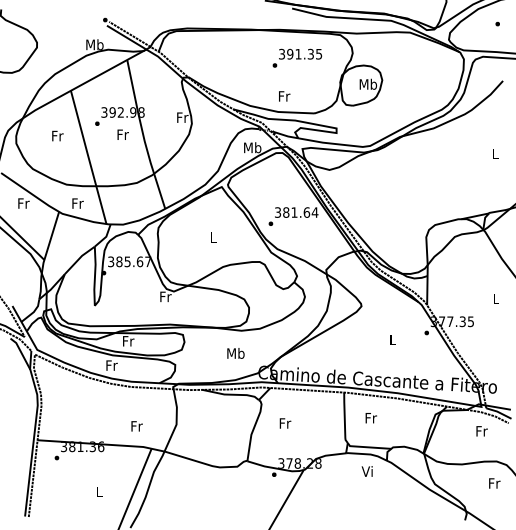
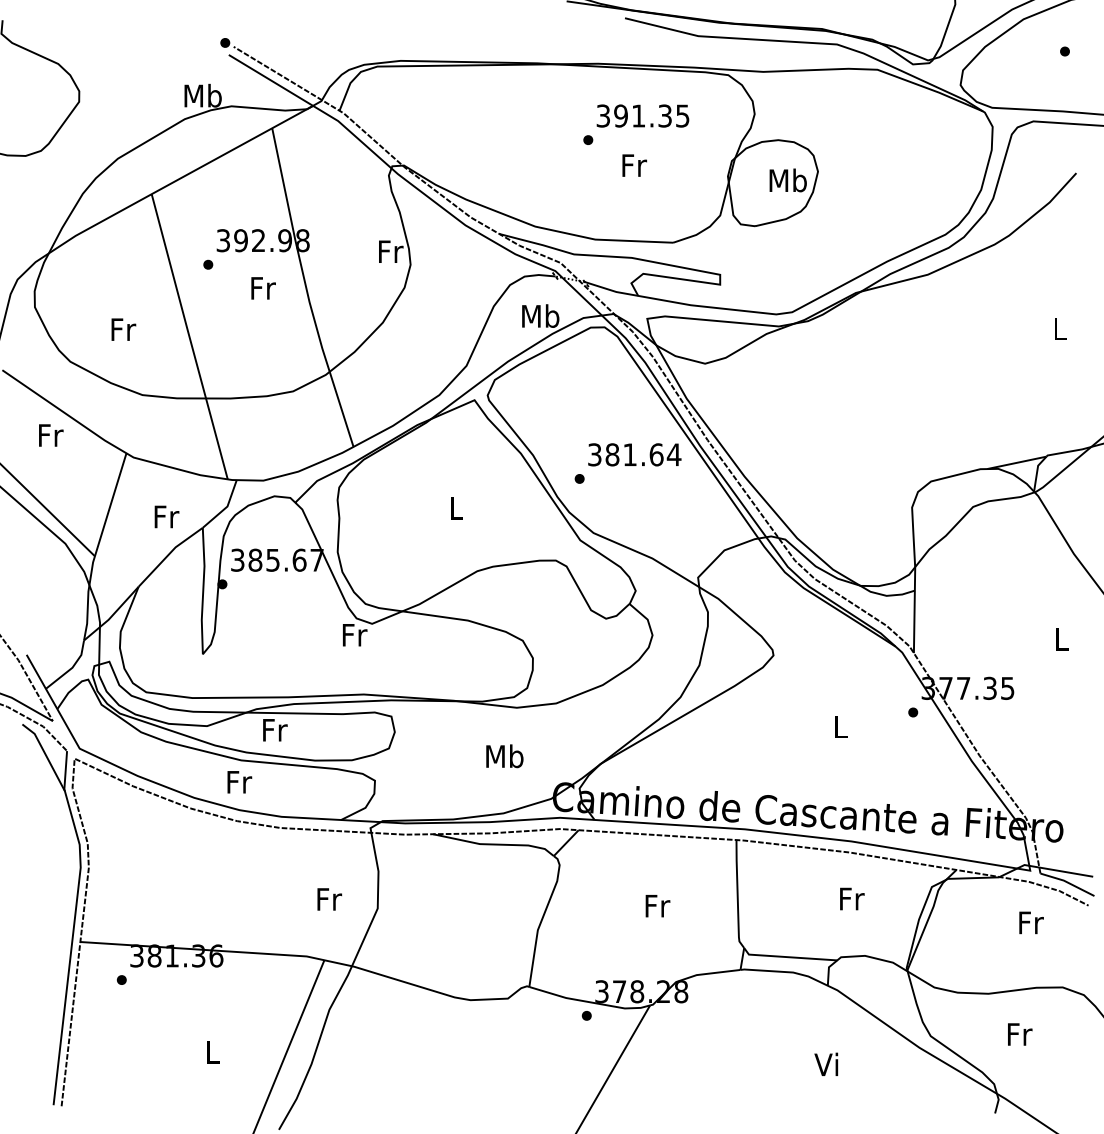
text: (284, 96) -> (634, 165), moved
text: (57, 135) -> (122, 328), moved
text: (77, 203) -> (165, 516), moved
text: (370, 418) -> (850, 899), moved
text: (285, 423) -> (657, 906), moved
text: (136, 426) -> (328, 899), moved
text: (366, 471) -> (824, 1064), moved
text: (494, 483) -> (1019, 1034), moved

